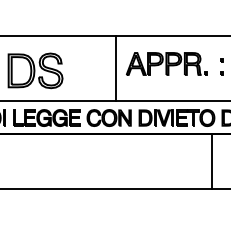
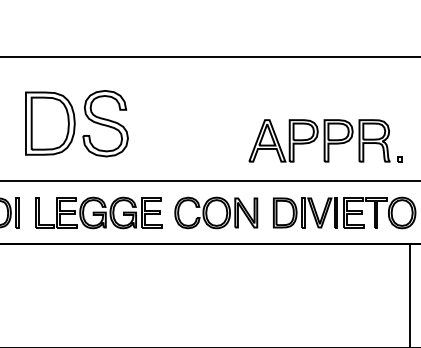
part: (166, 63) -> (324, 139), moved
line: (115, 68) -> (228, 119), removed

